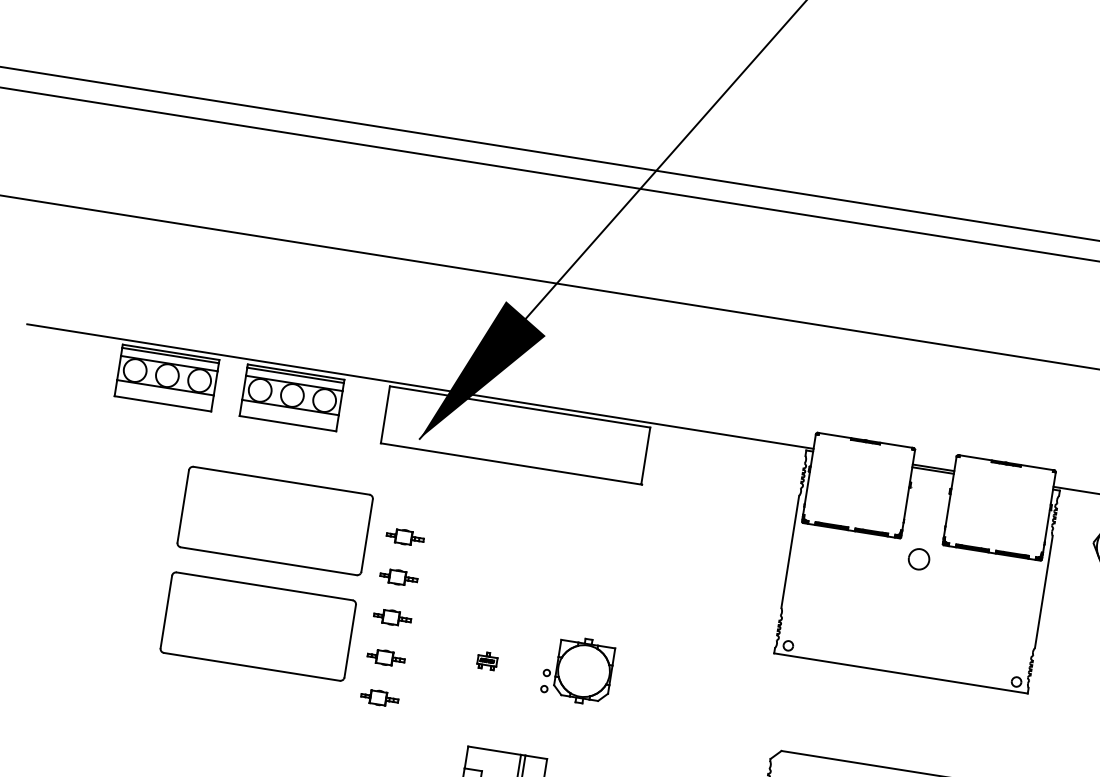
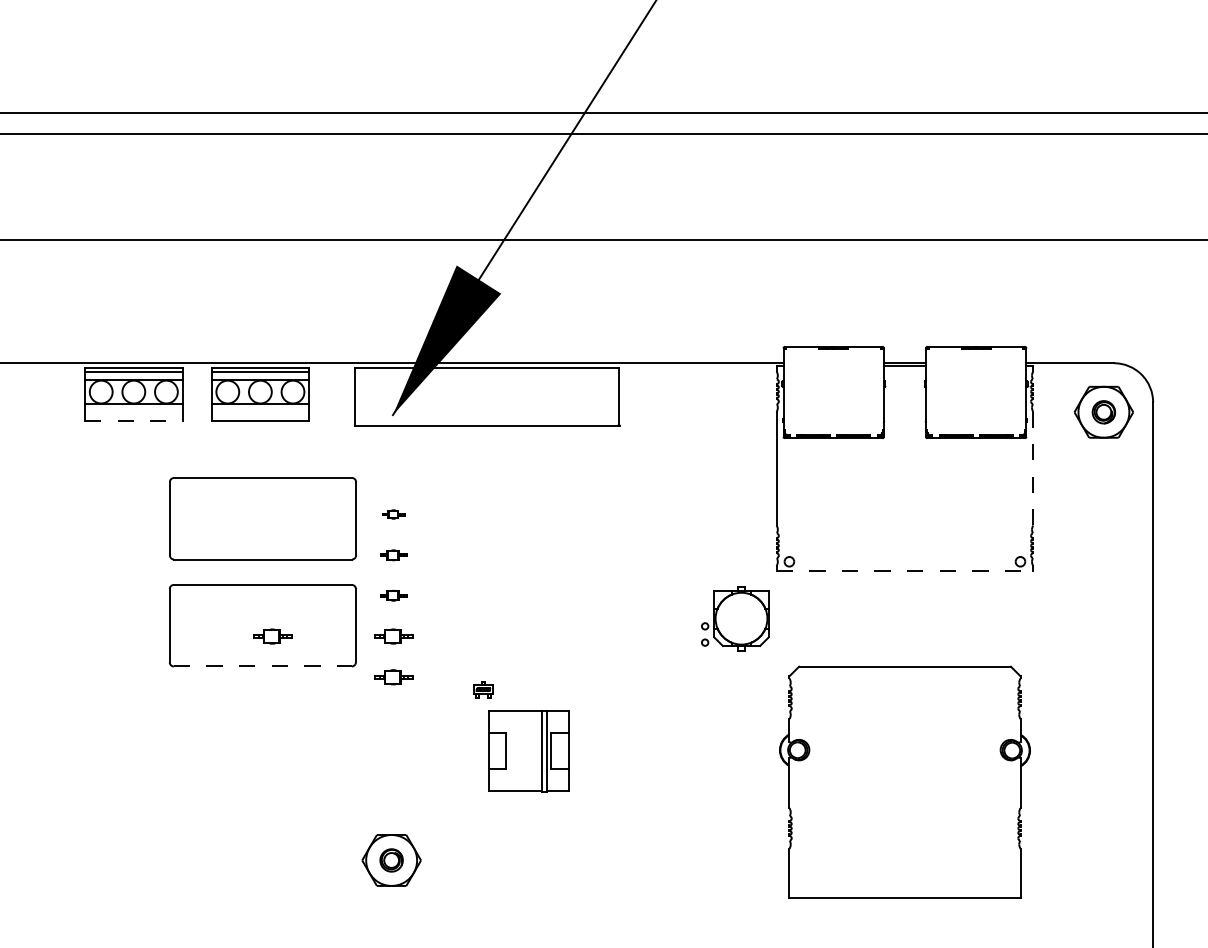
line: (162, 403) -> (133, 420), solid -> dashed
part: (404, 537) -> (393, 514), size x0.6
part: (918, 558) -> (904, 455), removed
part: (398, 577) -> (393, 555), size x0.7
line: (1044, 591) -> (1033, 468), solid -> dashed
part: (392, 617) -> (393, 595), size x0.7
part: (266, 638) -> (272, 636), added
part: (487, 660) -> (483, 689), moved
line: (252, 667) -> (263, 666), solid -> dashed
part: (578, 669) -> (735, 618), moved
line: (901, 673) -> (905, 571), solid -> dashed

